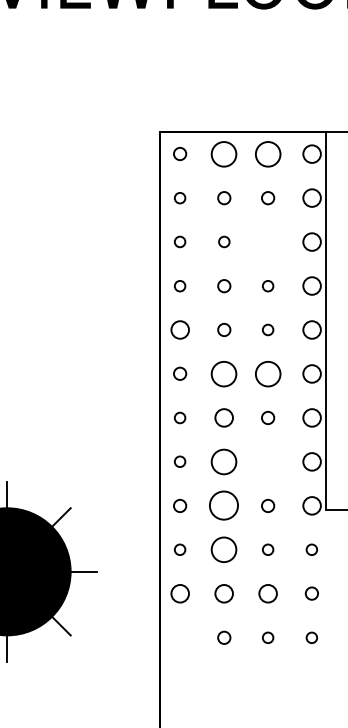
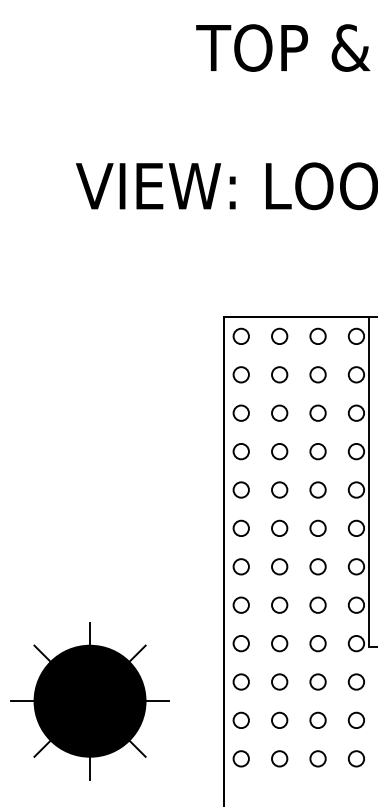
circle: (179, 153) -> (240, 335), size x1.43
circle: (223, 153) -> (279, 335), size x0.71
circle: (267, 153) -> (317, 335), size x0.71
circle: (179, 197) -> (240, 374), size x1.67
circle: (223, 197) -> (279, 374), size x1.43
circle: (267, 197) -> (317, 374), size x1.43
circle: (179, 241) -> (240, 412), size x1.67
circle: (223, 241) -> (279, 412), size x1.67
circle: (267, 241) -> (317, 412), added
circle: (179, 285) -> (240, 451), size x1.67
circle: (223, 285) -> (279, 451), size x1.43
circle: (267, 285) -> (317, 451), size x1.67
circle: (223, 329) -> (279, 489), size x1.43
circle: (267, 329) -> (317, 489), size x1.67
circle: (179, 372) -> (240, 527), size x1.43
circle: (223, 372) -> (279, 527), size x0.71
circle: (267, 372) -> (317, 527), size x0.71
circle: (179, 417) -> (240, 566), size x1.67
circle: (267, 417) -> (317, 566), size x1.43
circle: (179, 461) -> (240, 604), size x1.67
circle: (223, 461) -> (279, 604), size x0.71
circle: (267, 461) -> (317, 604), added
circle: (179, 505) -> (240, 643), size x1.43
circle: (223, 505) -> (279, 643), size x0.62
circle: (267, 505) -> (317, 643), size x1.43
circle: (179, 549) -> (240, 681), size x1.67
circle: (223, 549) -> (279, 681), size x0.71
circle: (267, 549) -> (317, 681), size x1.67
circle: (310, 549) -> (355, 681), size x1.67
circle: (310, 592) -> (355, 719), size x1.43
circle: (179, 637) -> (240, 758), added
circle: (223, 637) -> (279, 758), size x1.43
circle: (267, 637) -> (317, 758), size x1.67
circle: (310, 637) -> (355, 758), size x1.67

